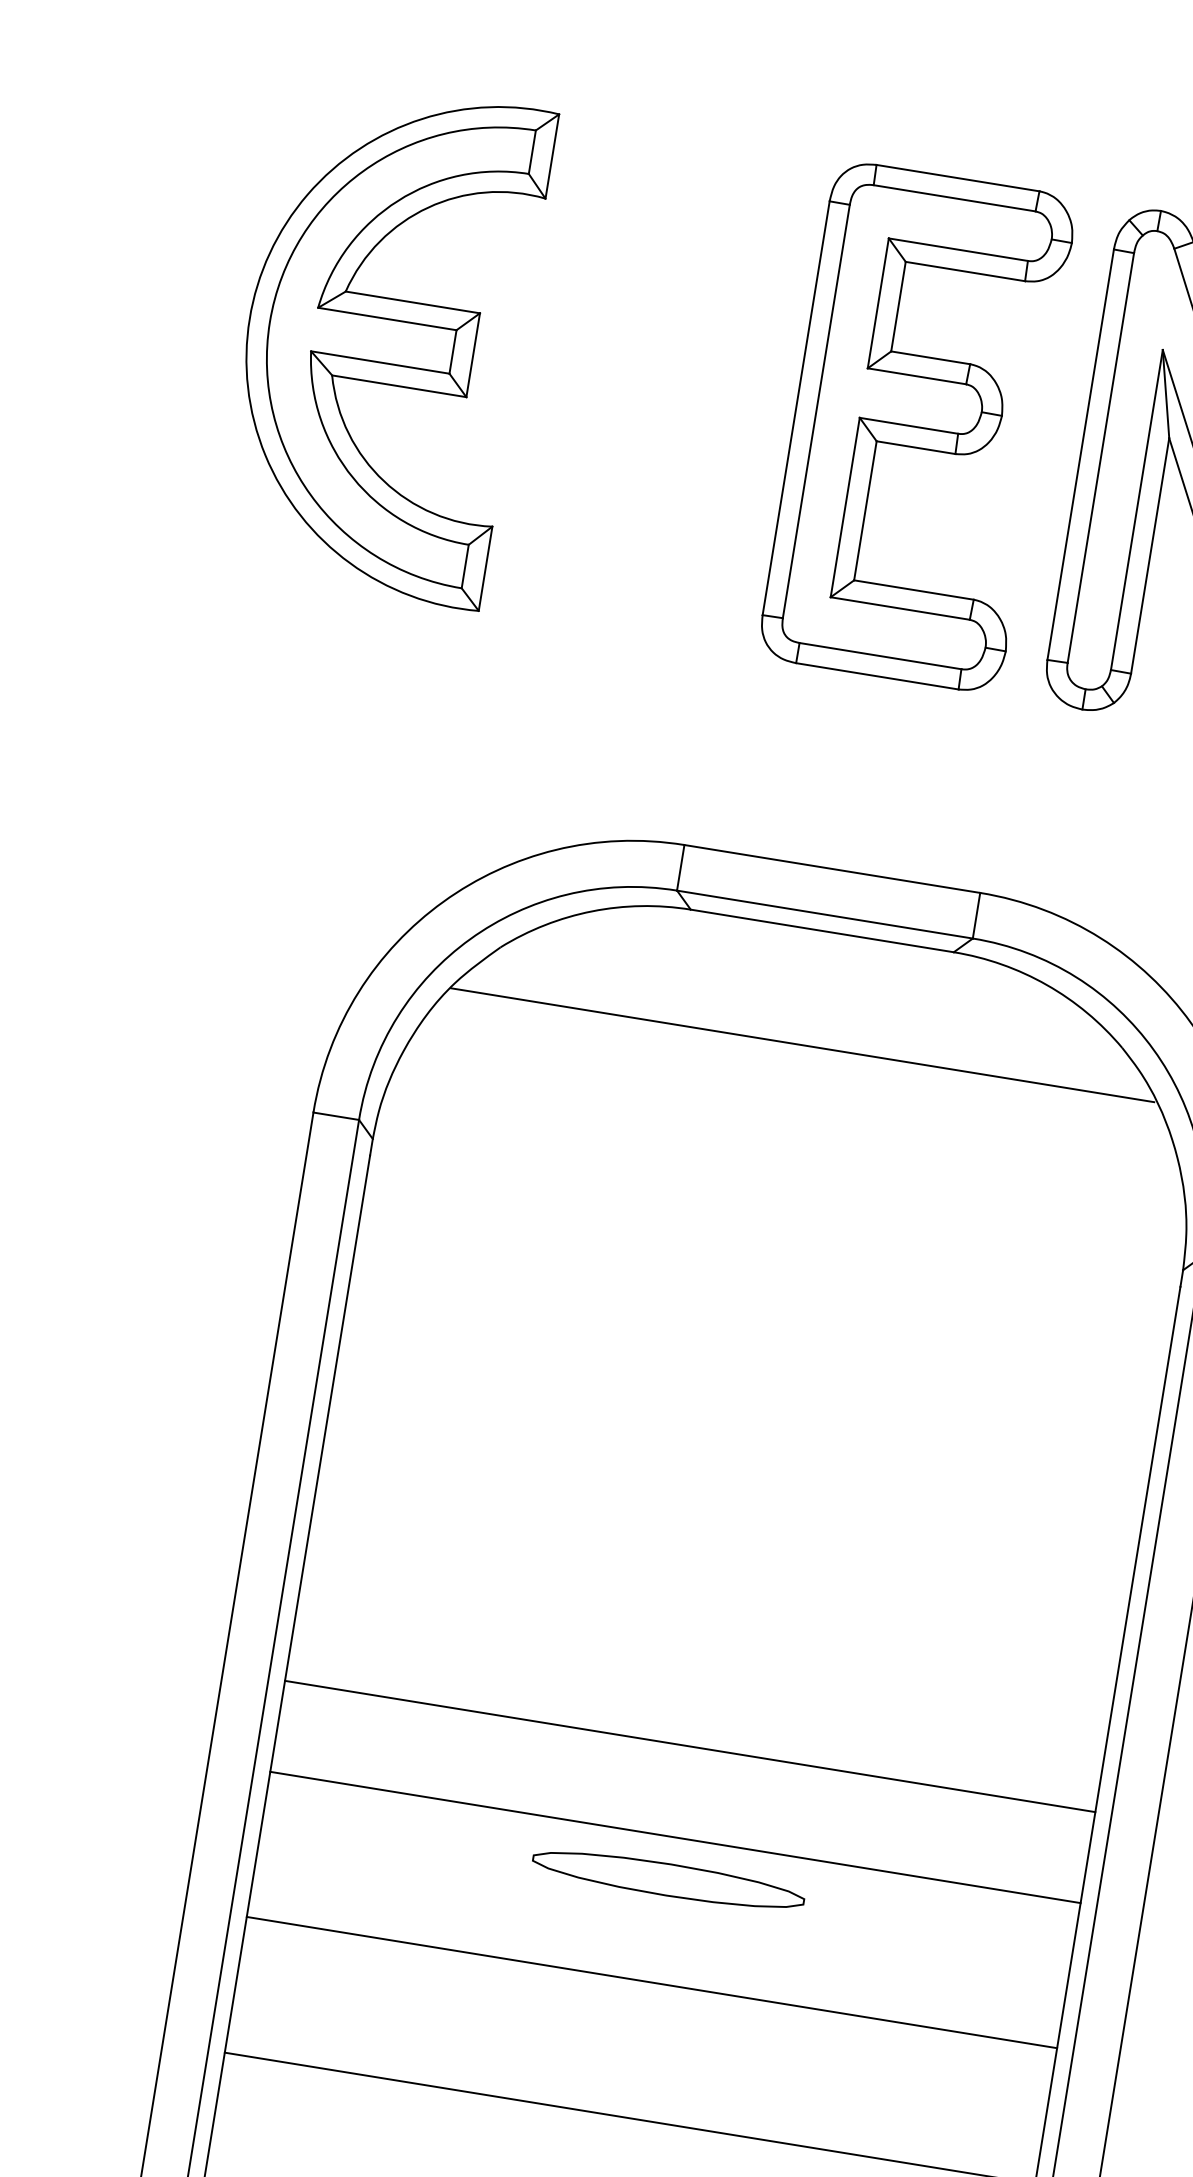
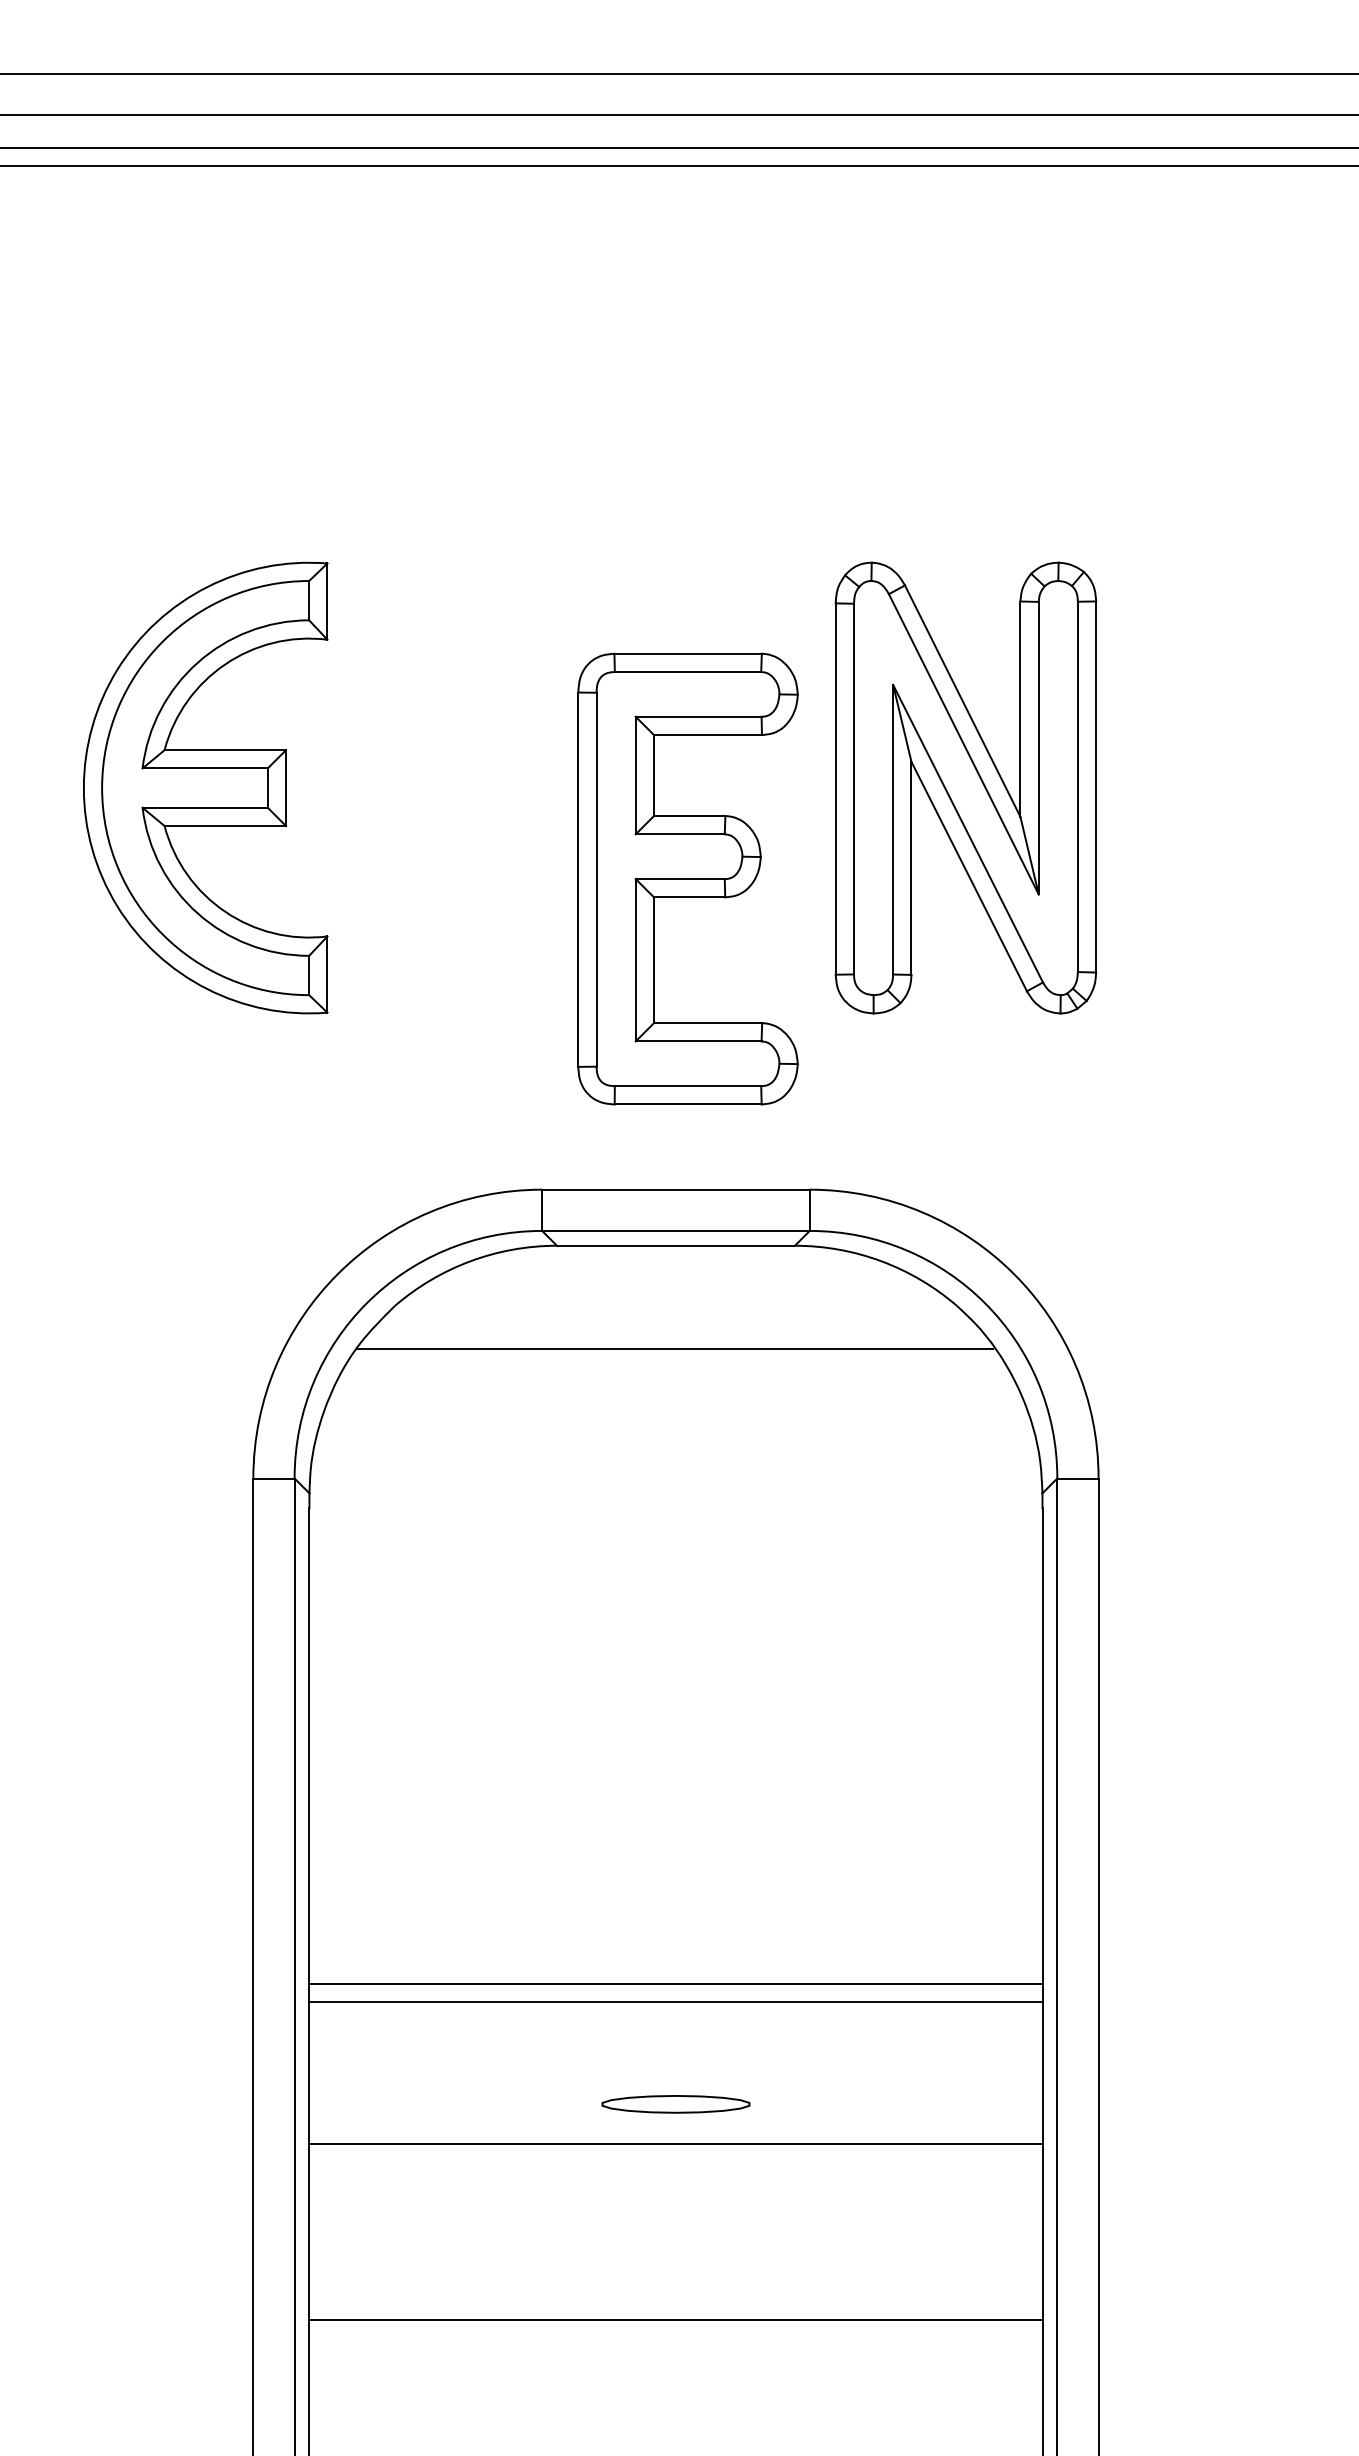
part: (917, 426) -> (687, 878), moved
line: (675, 1837) -> (675, 2001), moved
part: (668, 1880) -> (675, 2104), size x0.6
line: (651, 1982) -> (675, 2144), moved

